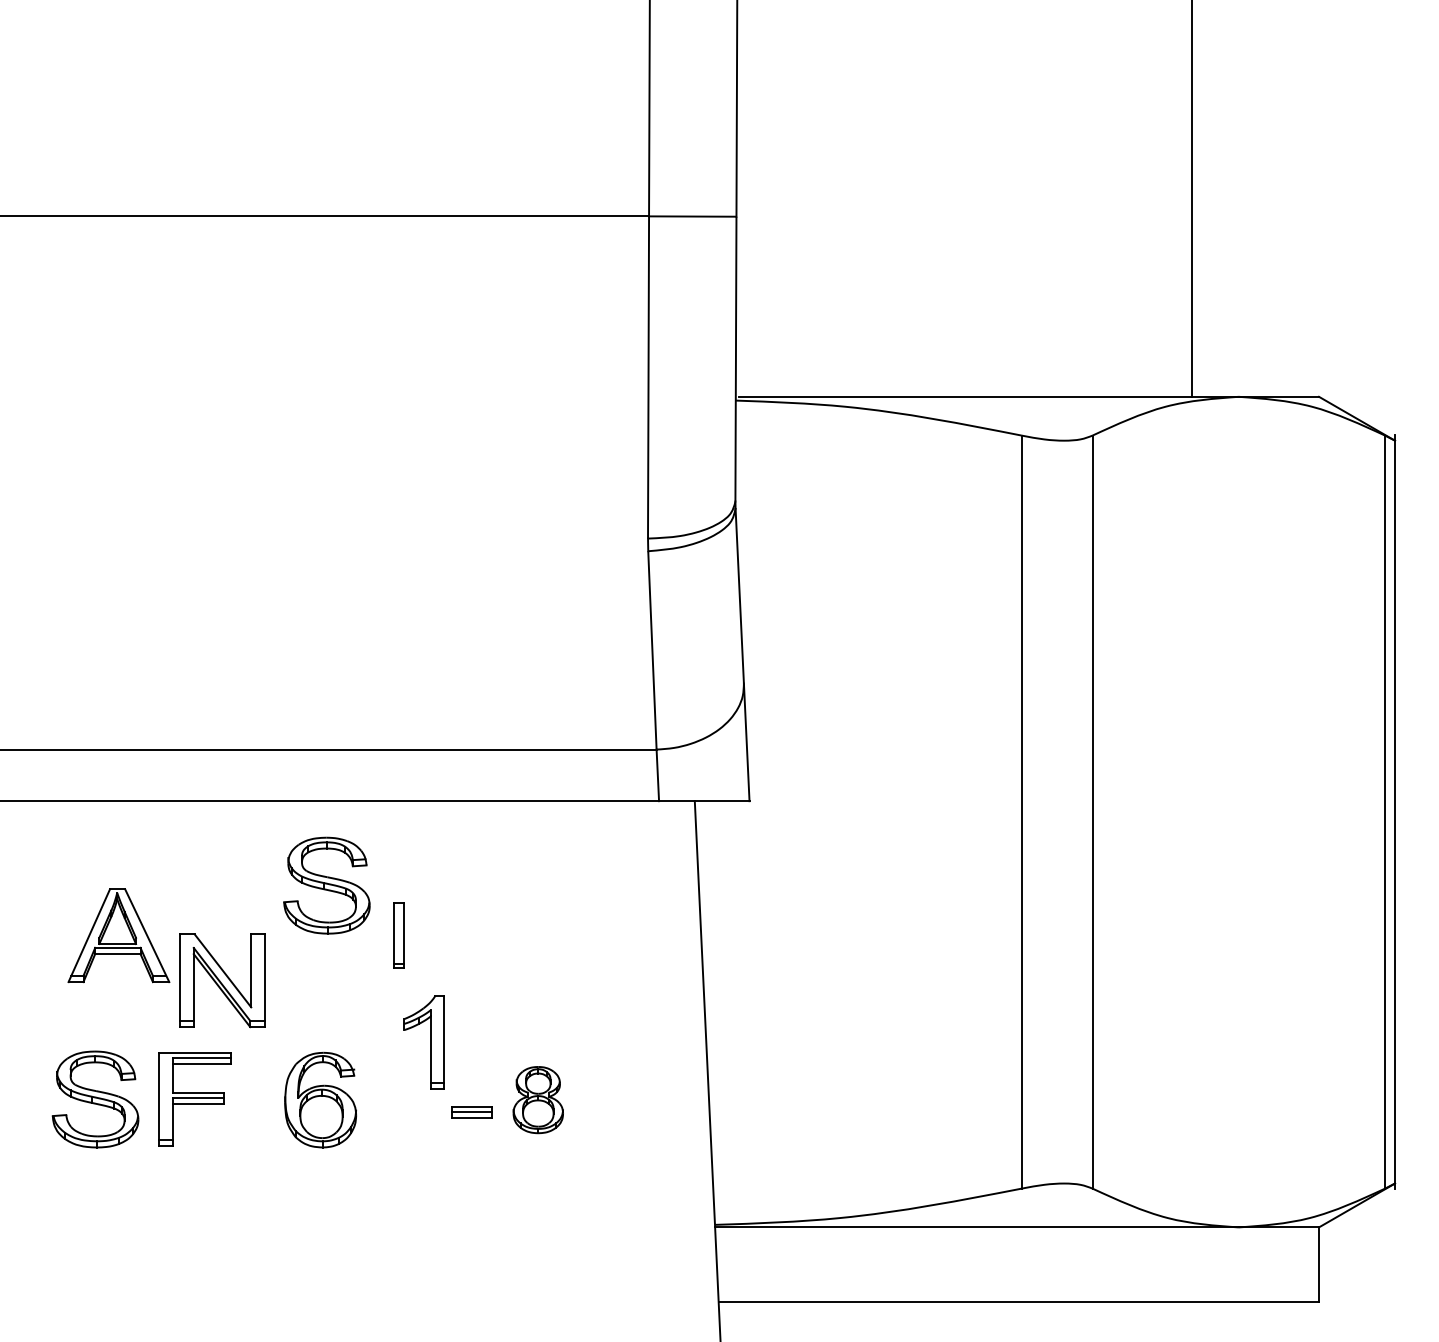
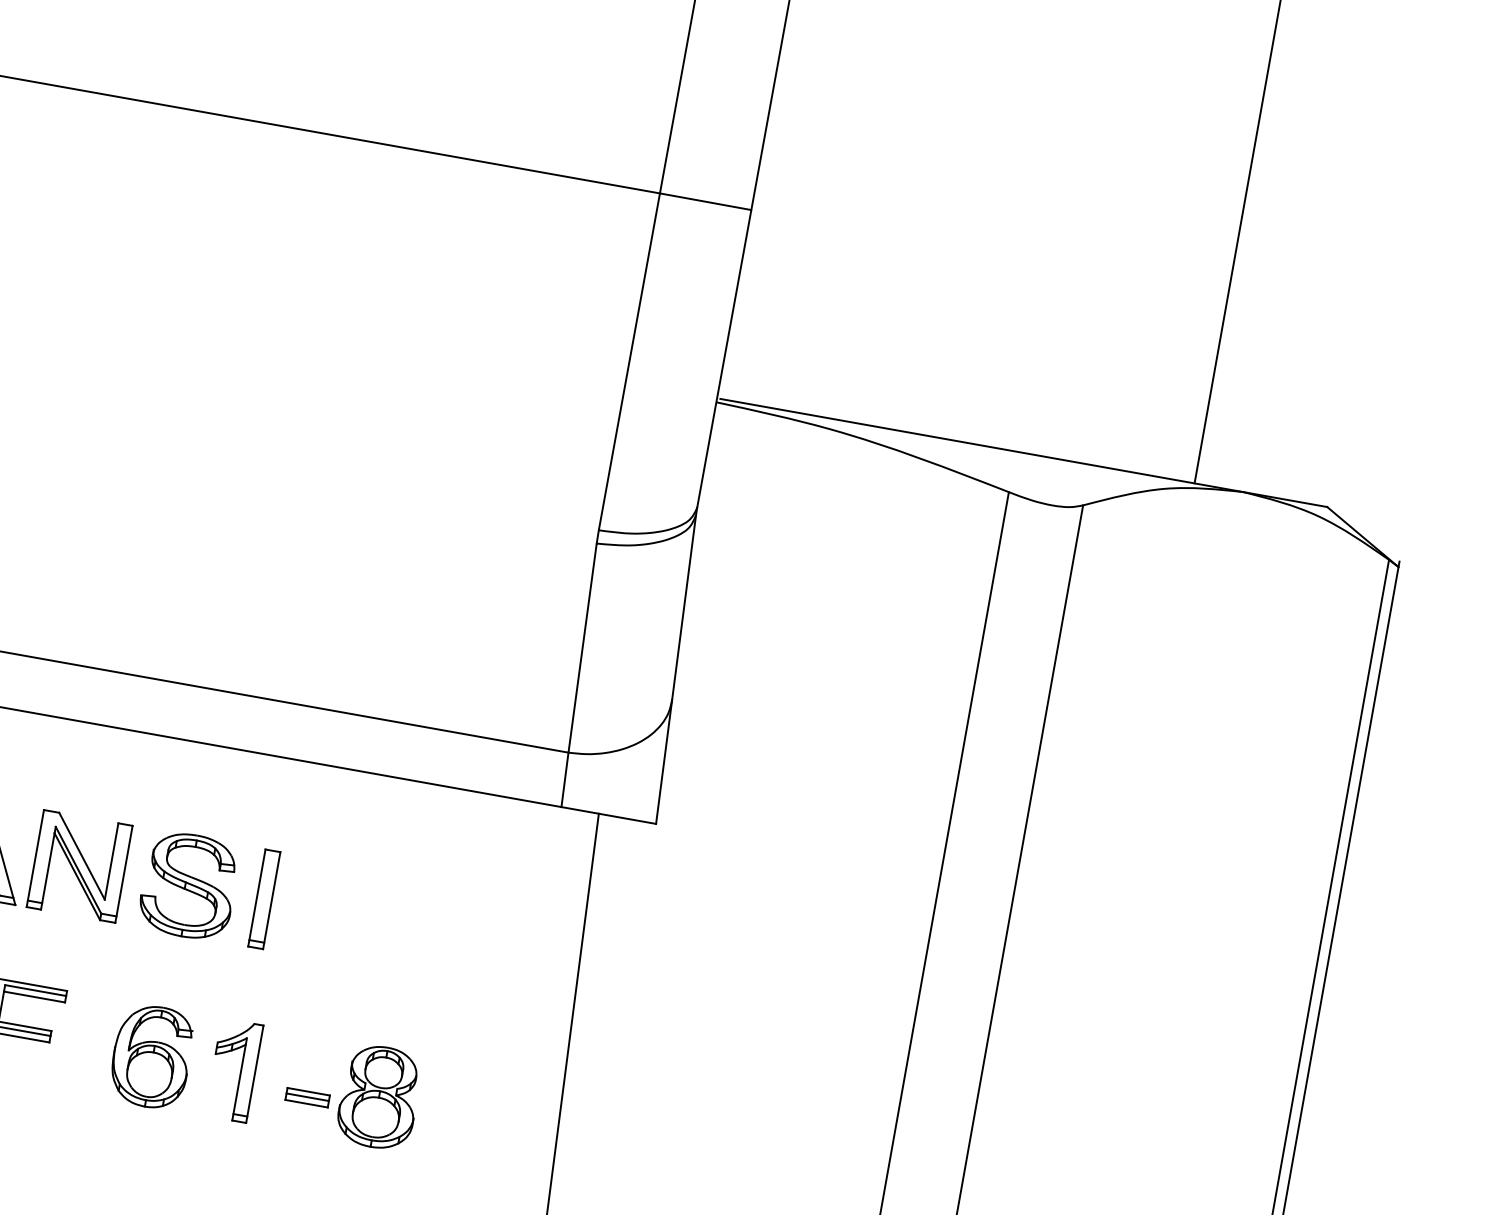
part: (326, 885) -> (188, 885), moved
part: (398, 935) -> (263, 899), size x1.43
part: (222, 980) -> (79, 866), moved
part: (430, 1042) -> (240, 1071), moved
part: (538, 1099) -> (379, 1096), size x1.43

